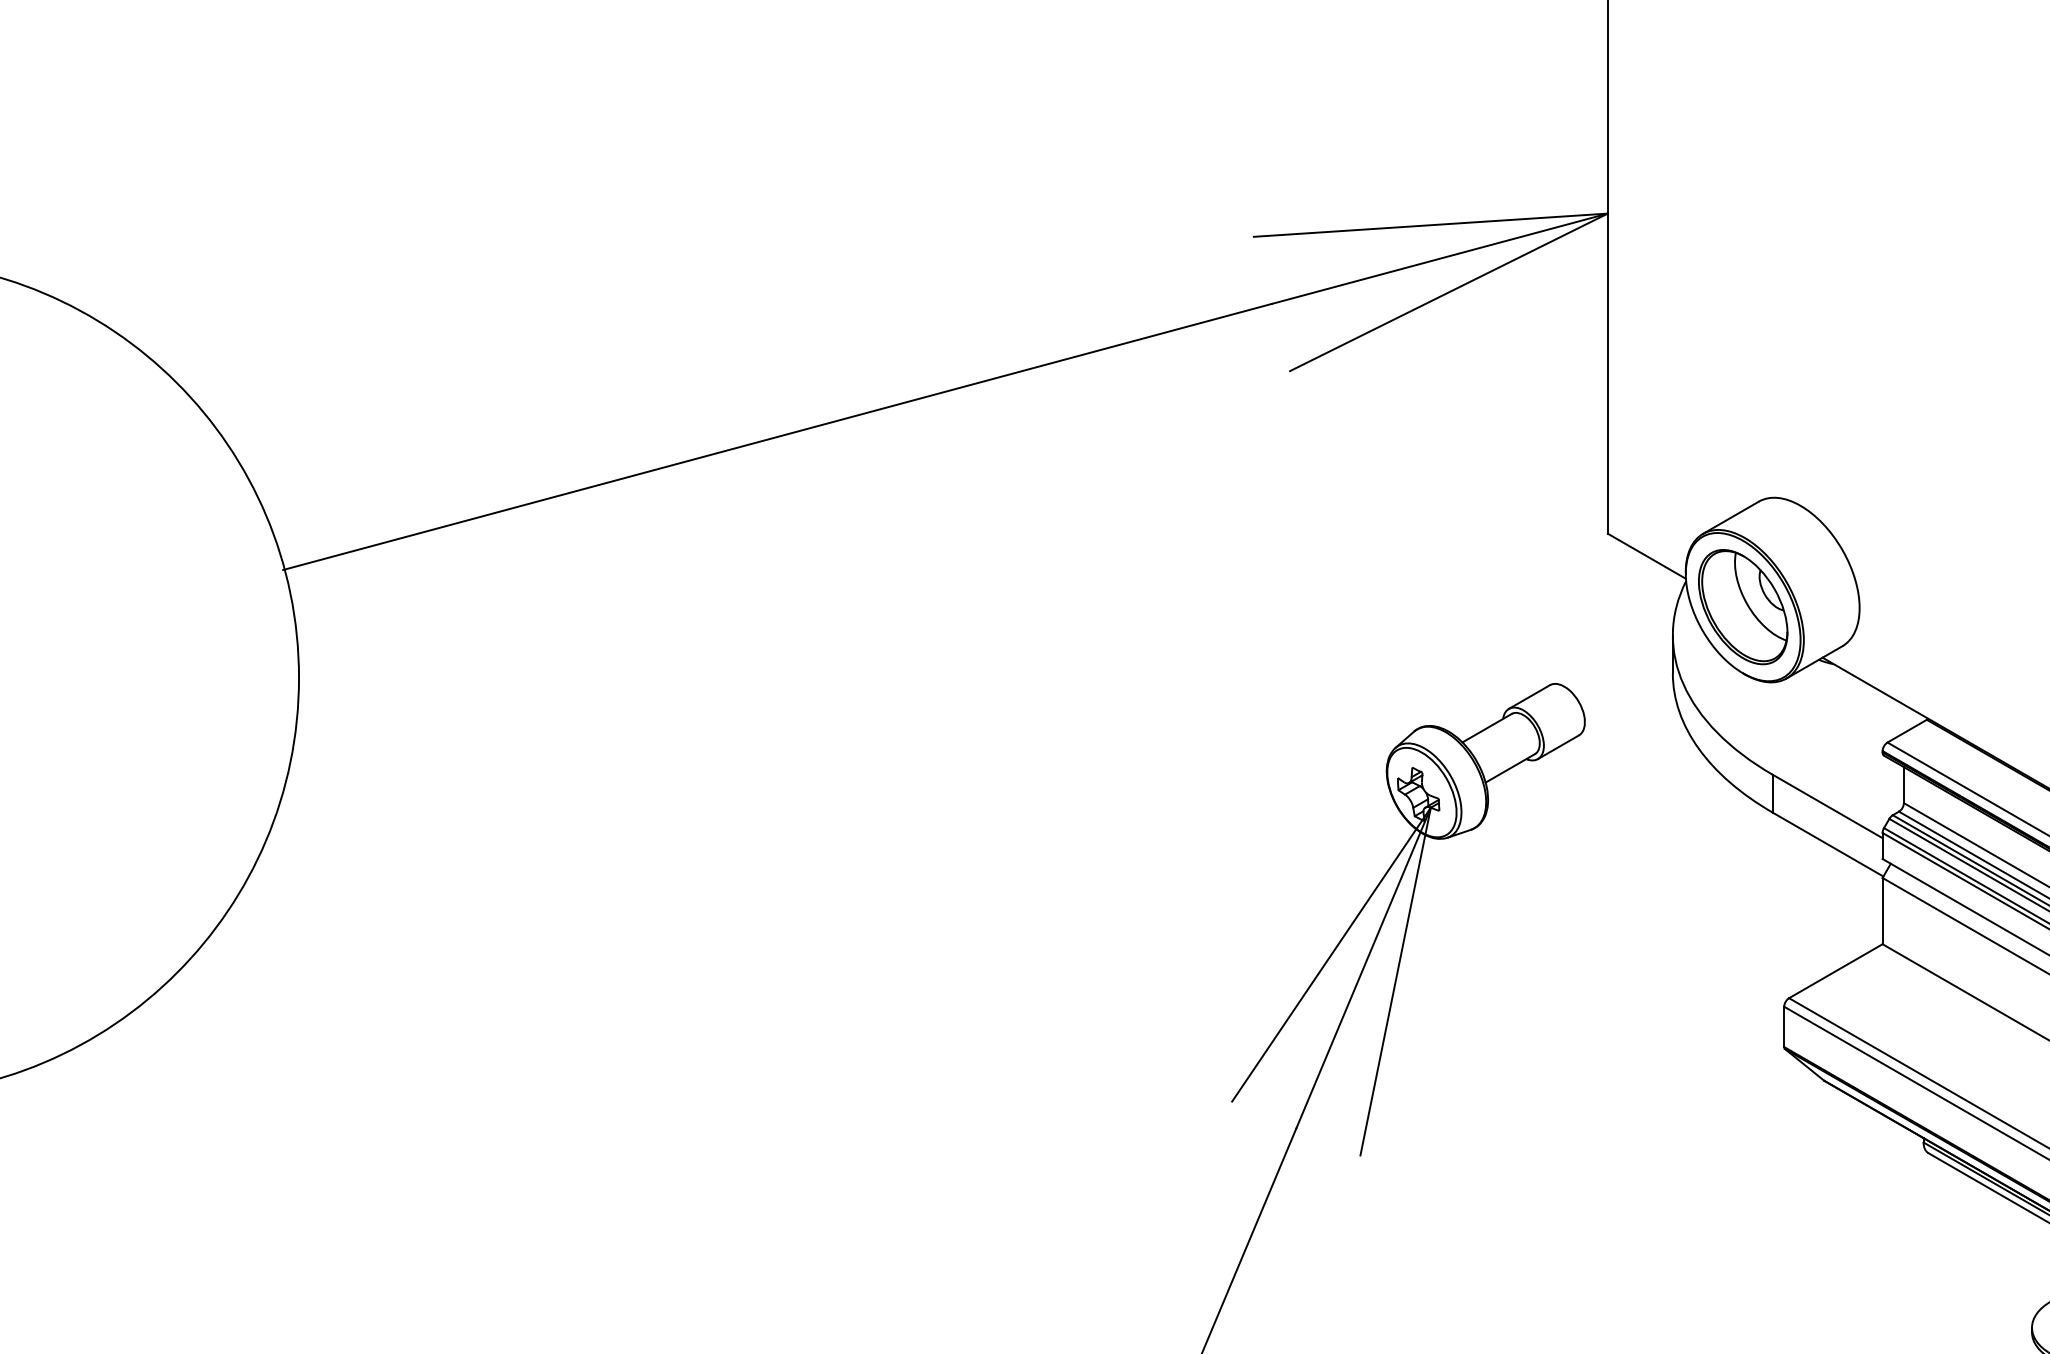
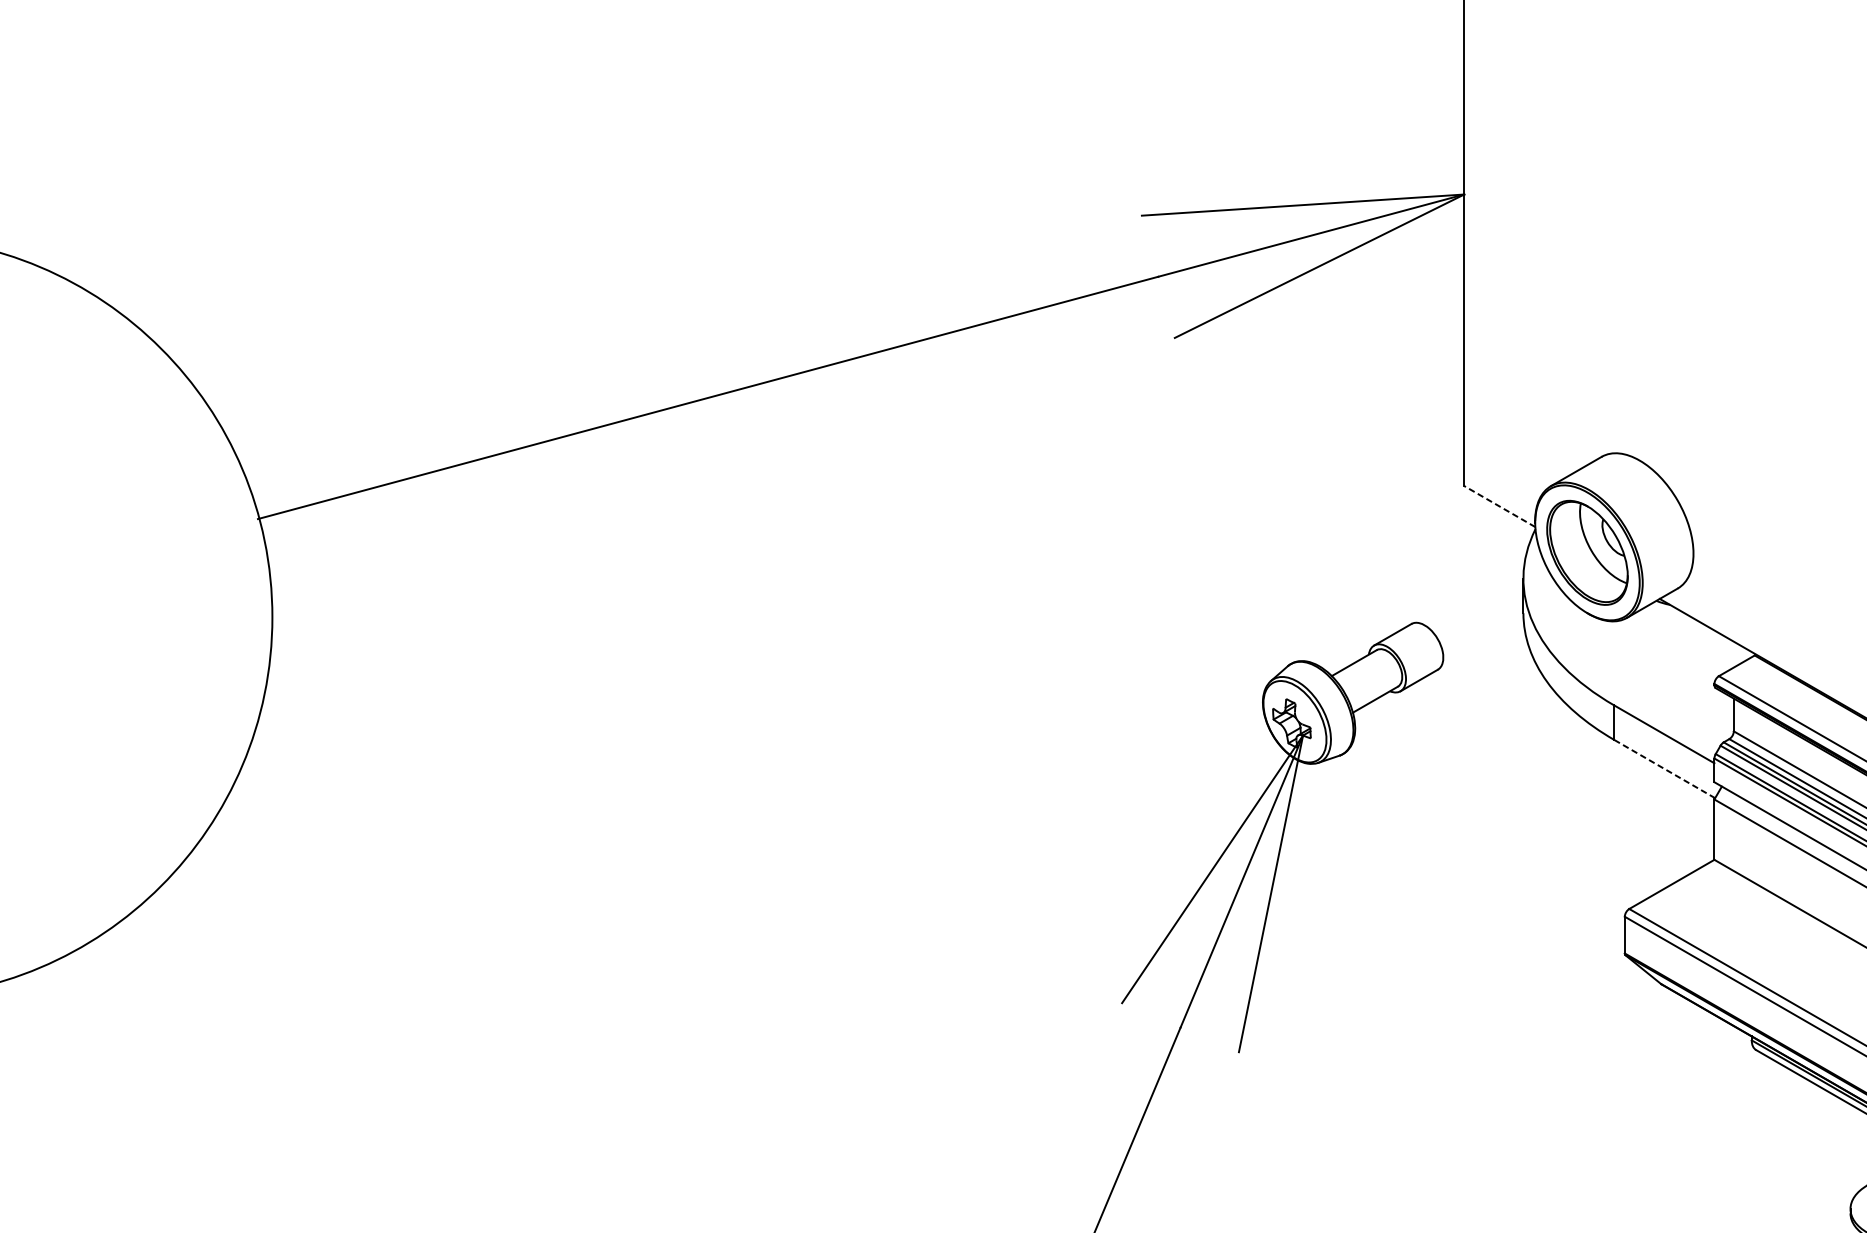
line: (1646, 556) -> (1499, 506), solid -> dashed
line: (1828, 844) -> (1665, 769), solid -> dashed

